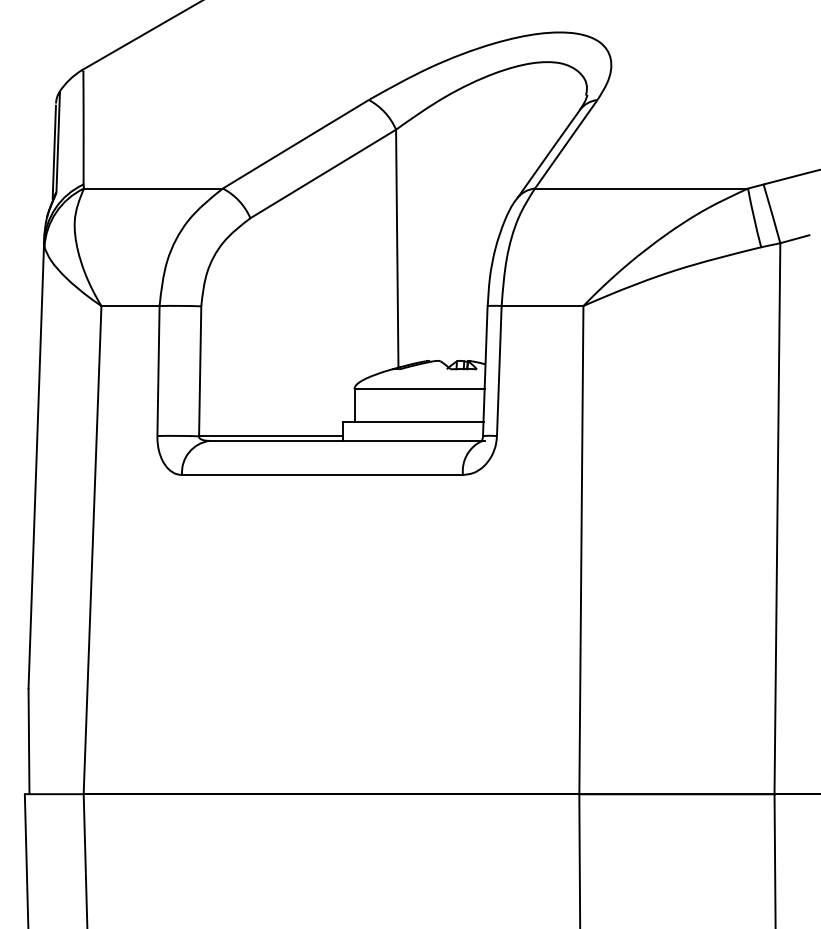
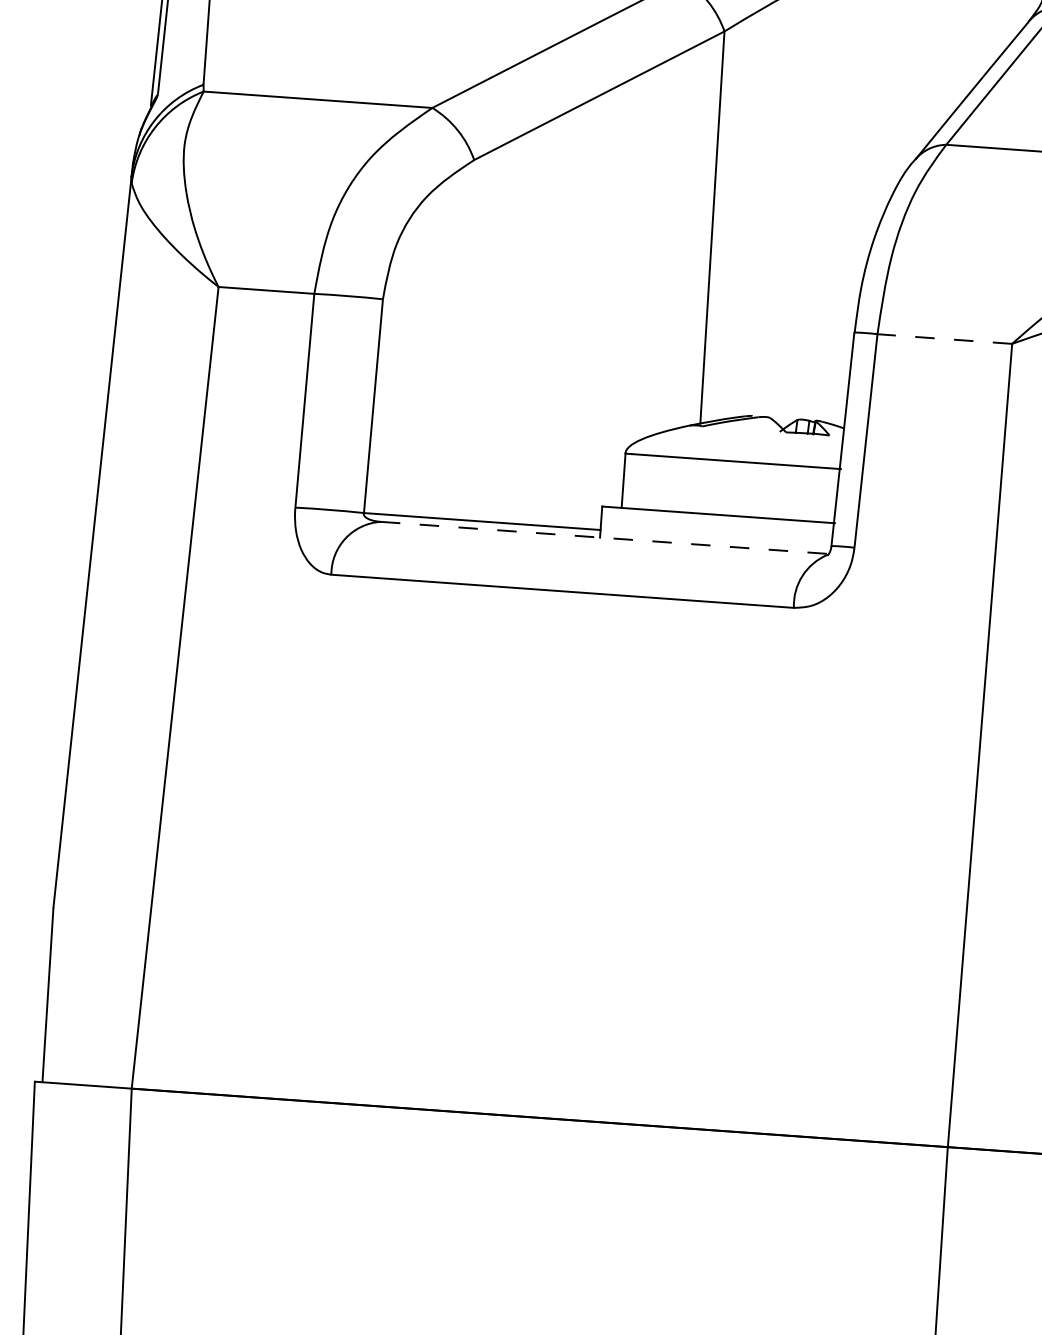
line: (542, 306) -> (944, 339), solid -> dashed
line: (347, 440) -> (607, 537), solid -> dashed

